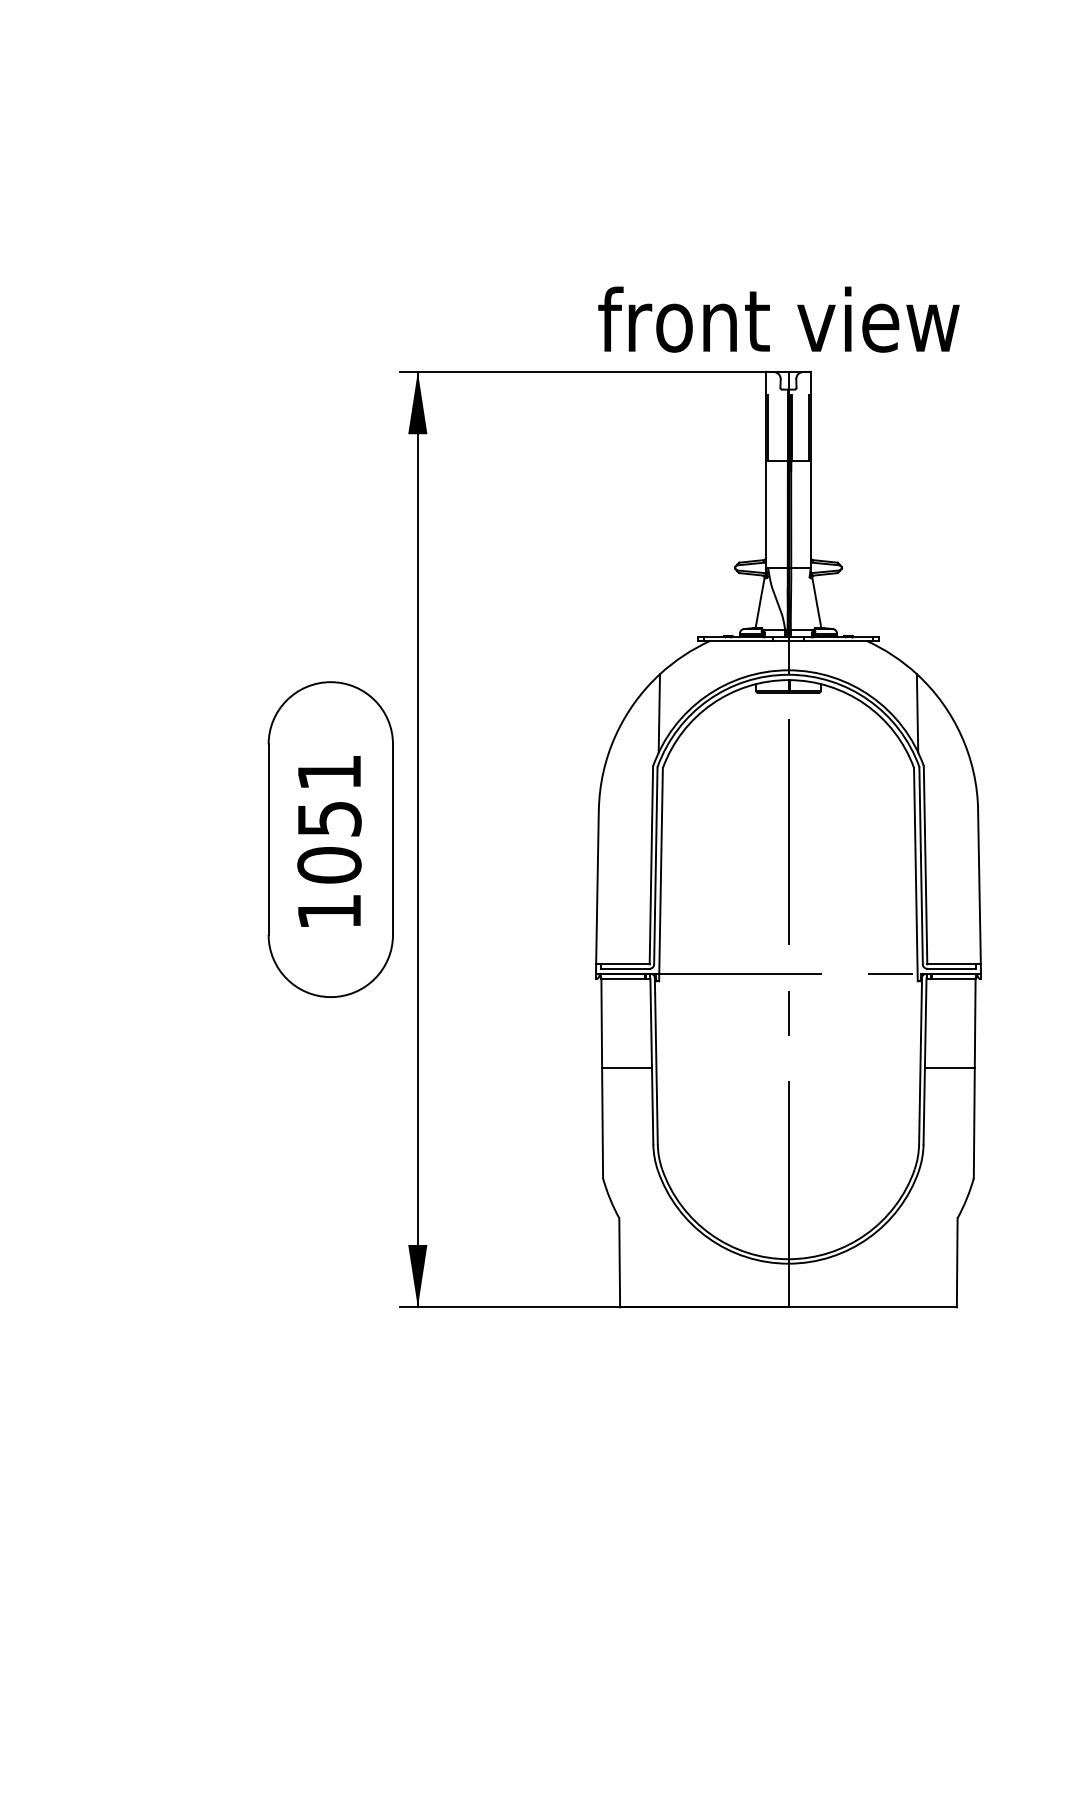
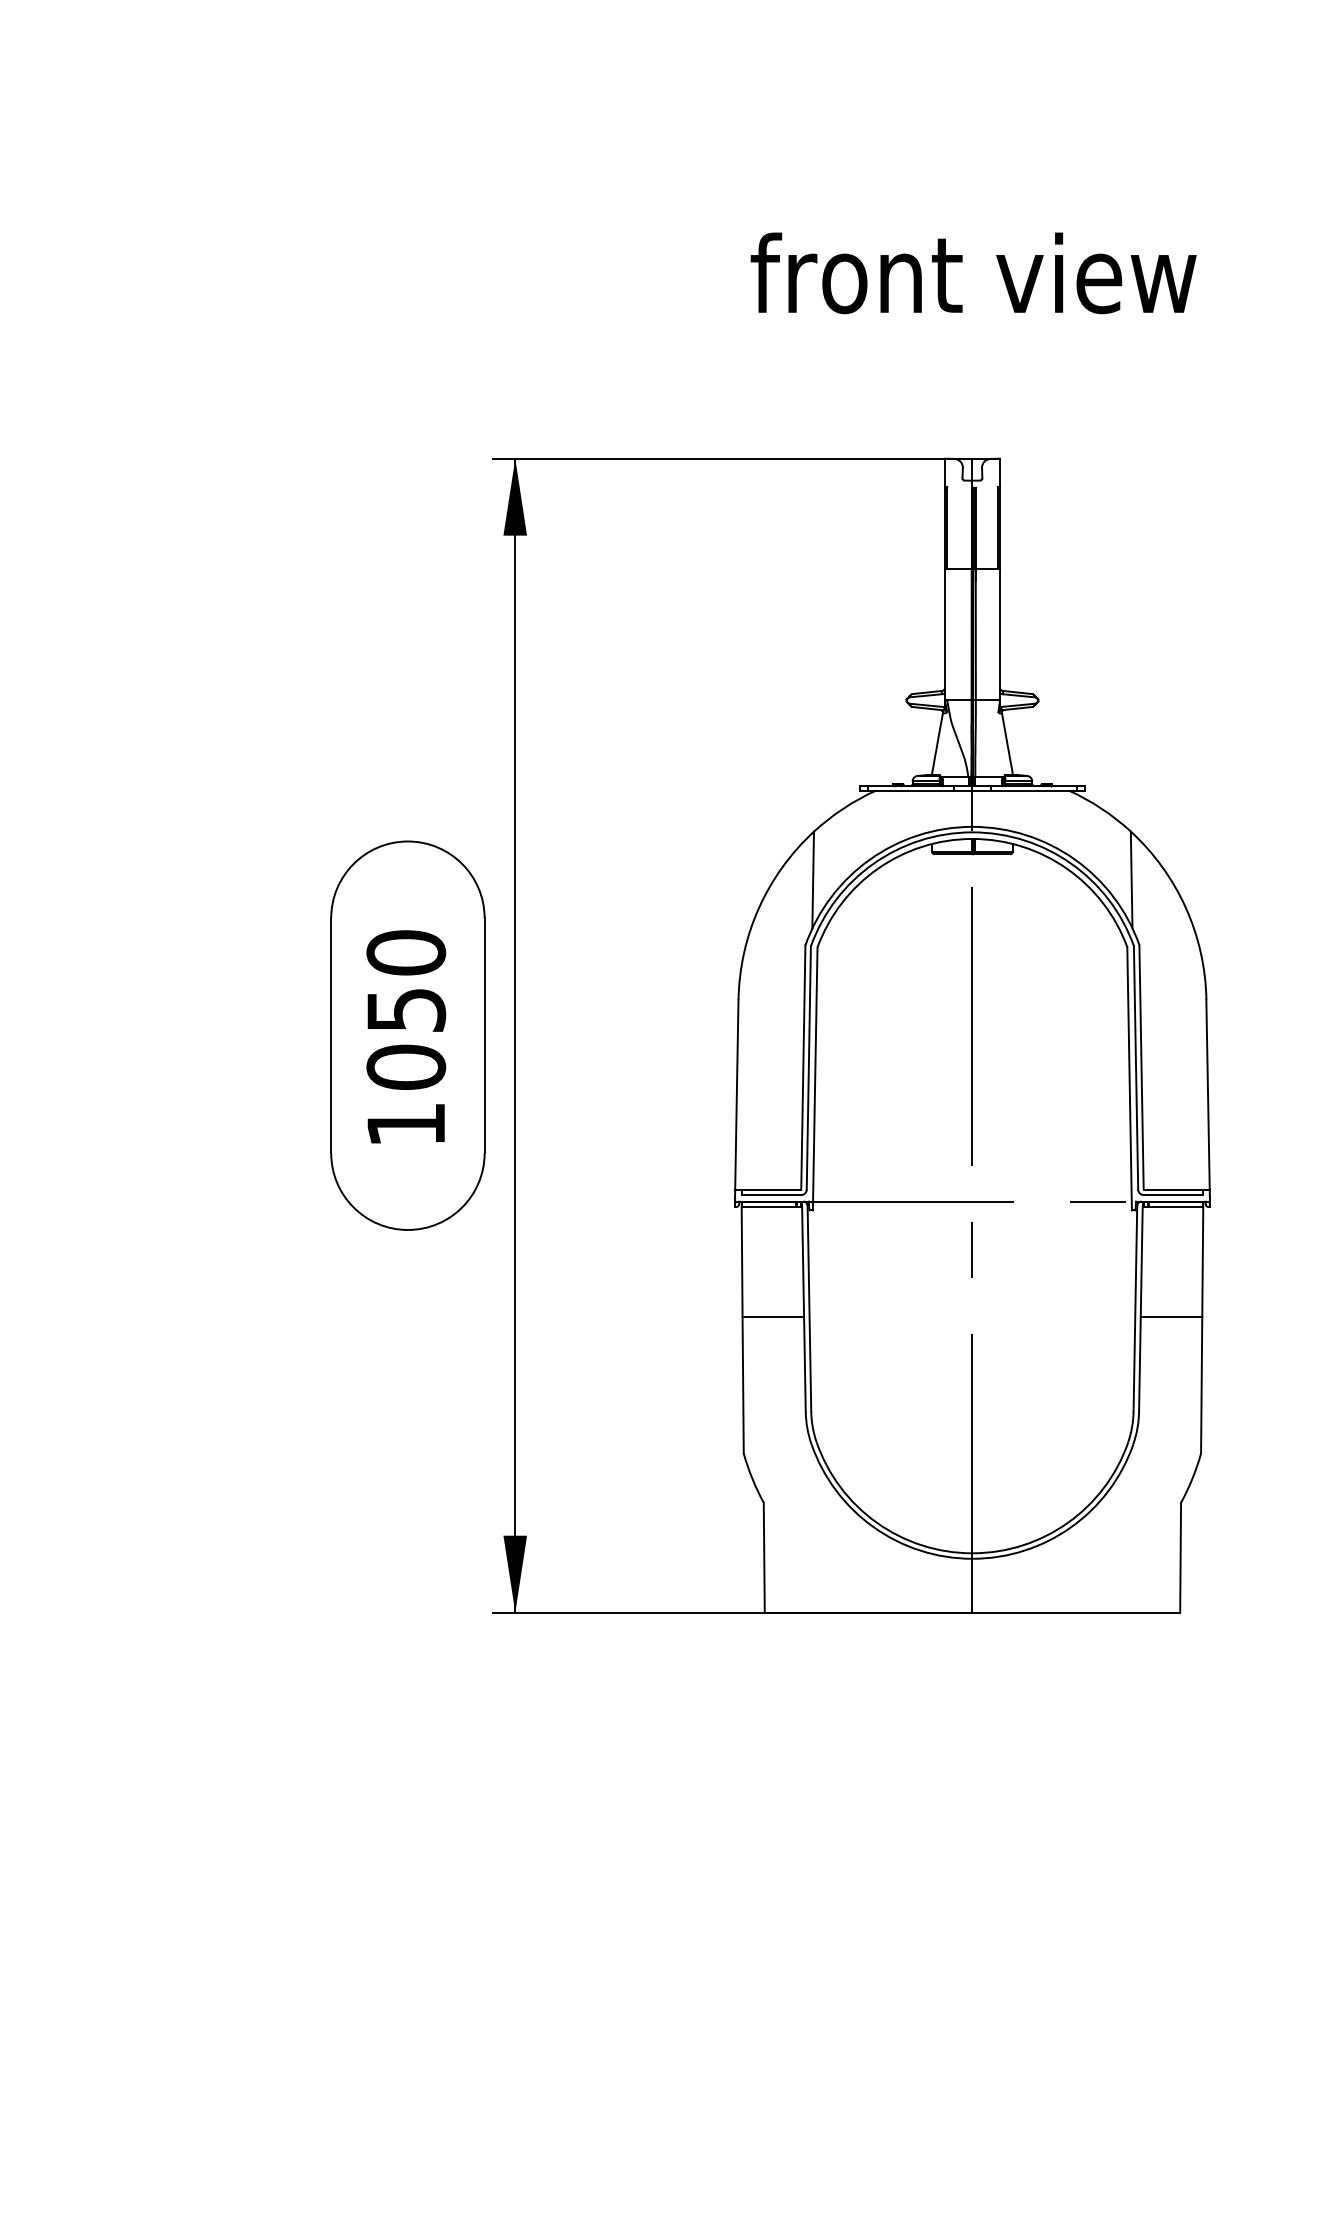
text: (778, 319) -> (973, 273), moved
text: (329, 772) -> (406, 952), 1051 -> 1050

